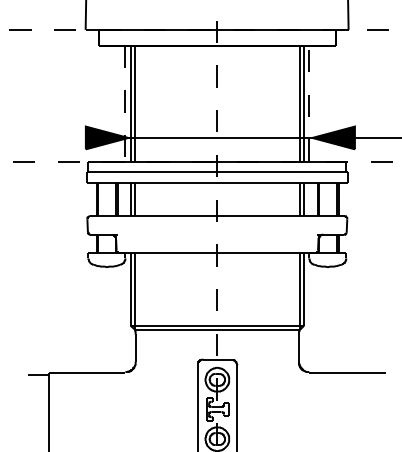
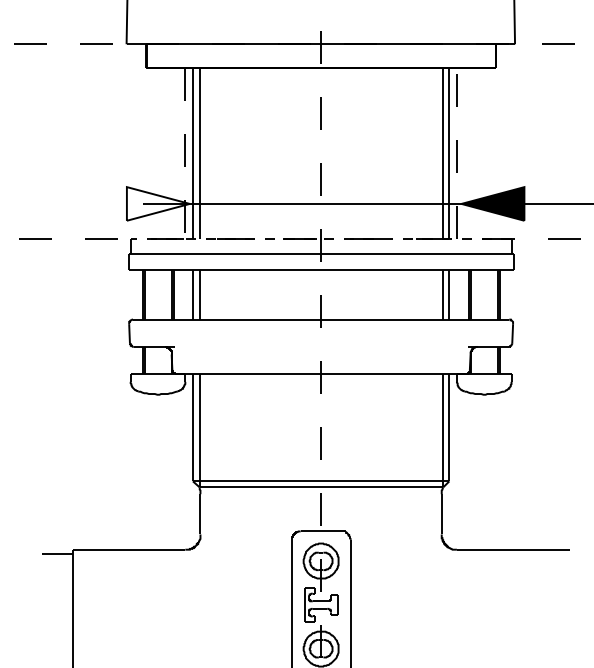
fill: (106, 137) -> (157, 203), removed
line: (217, 161) -> (321, 238), solid -> dashed

